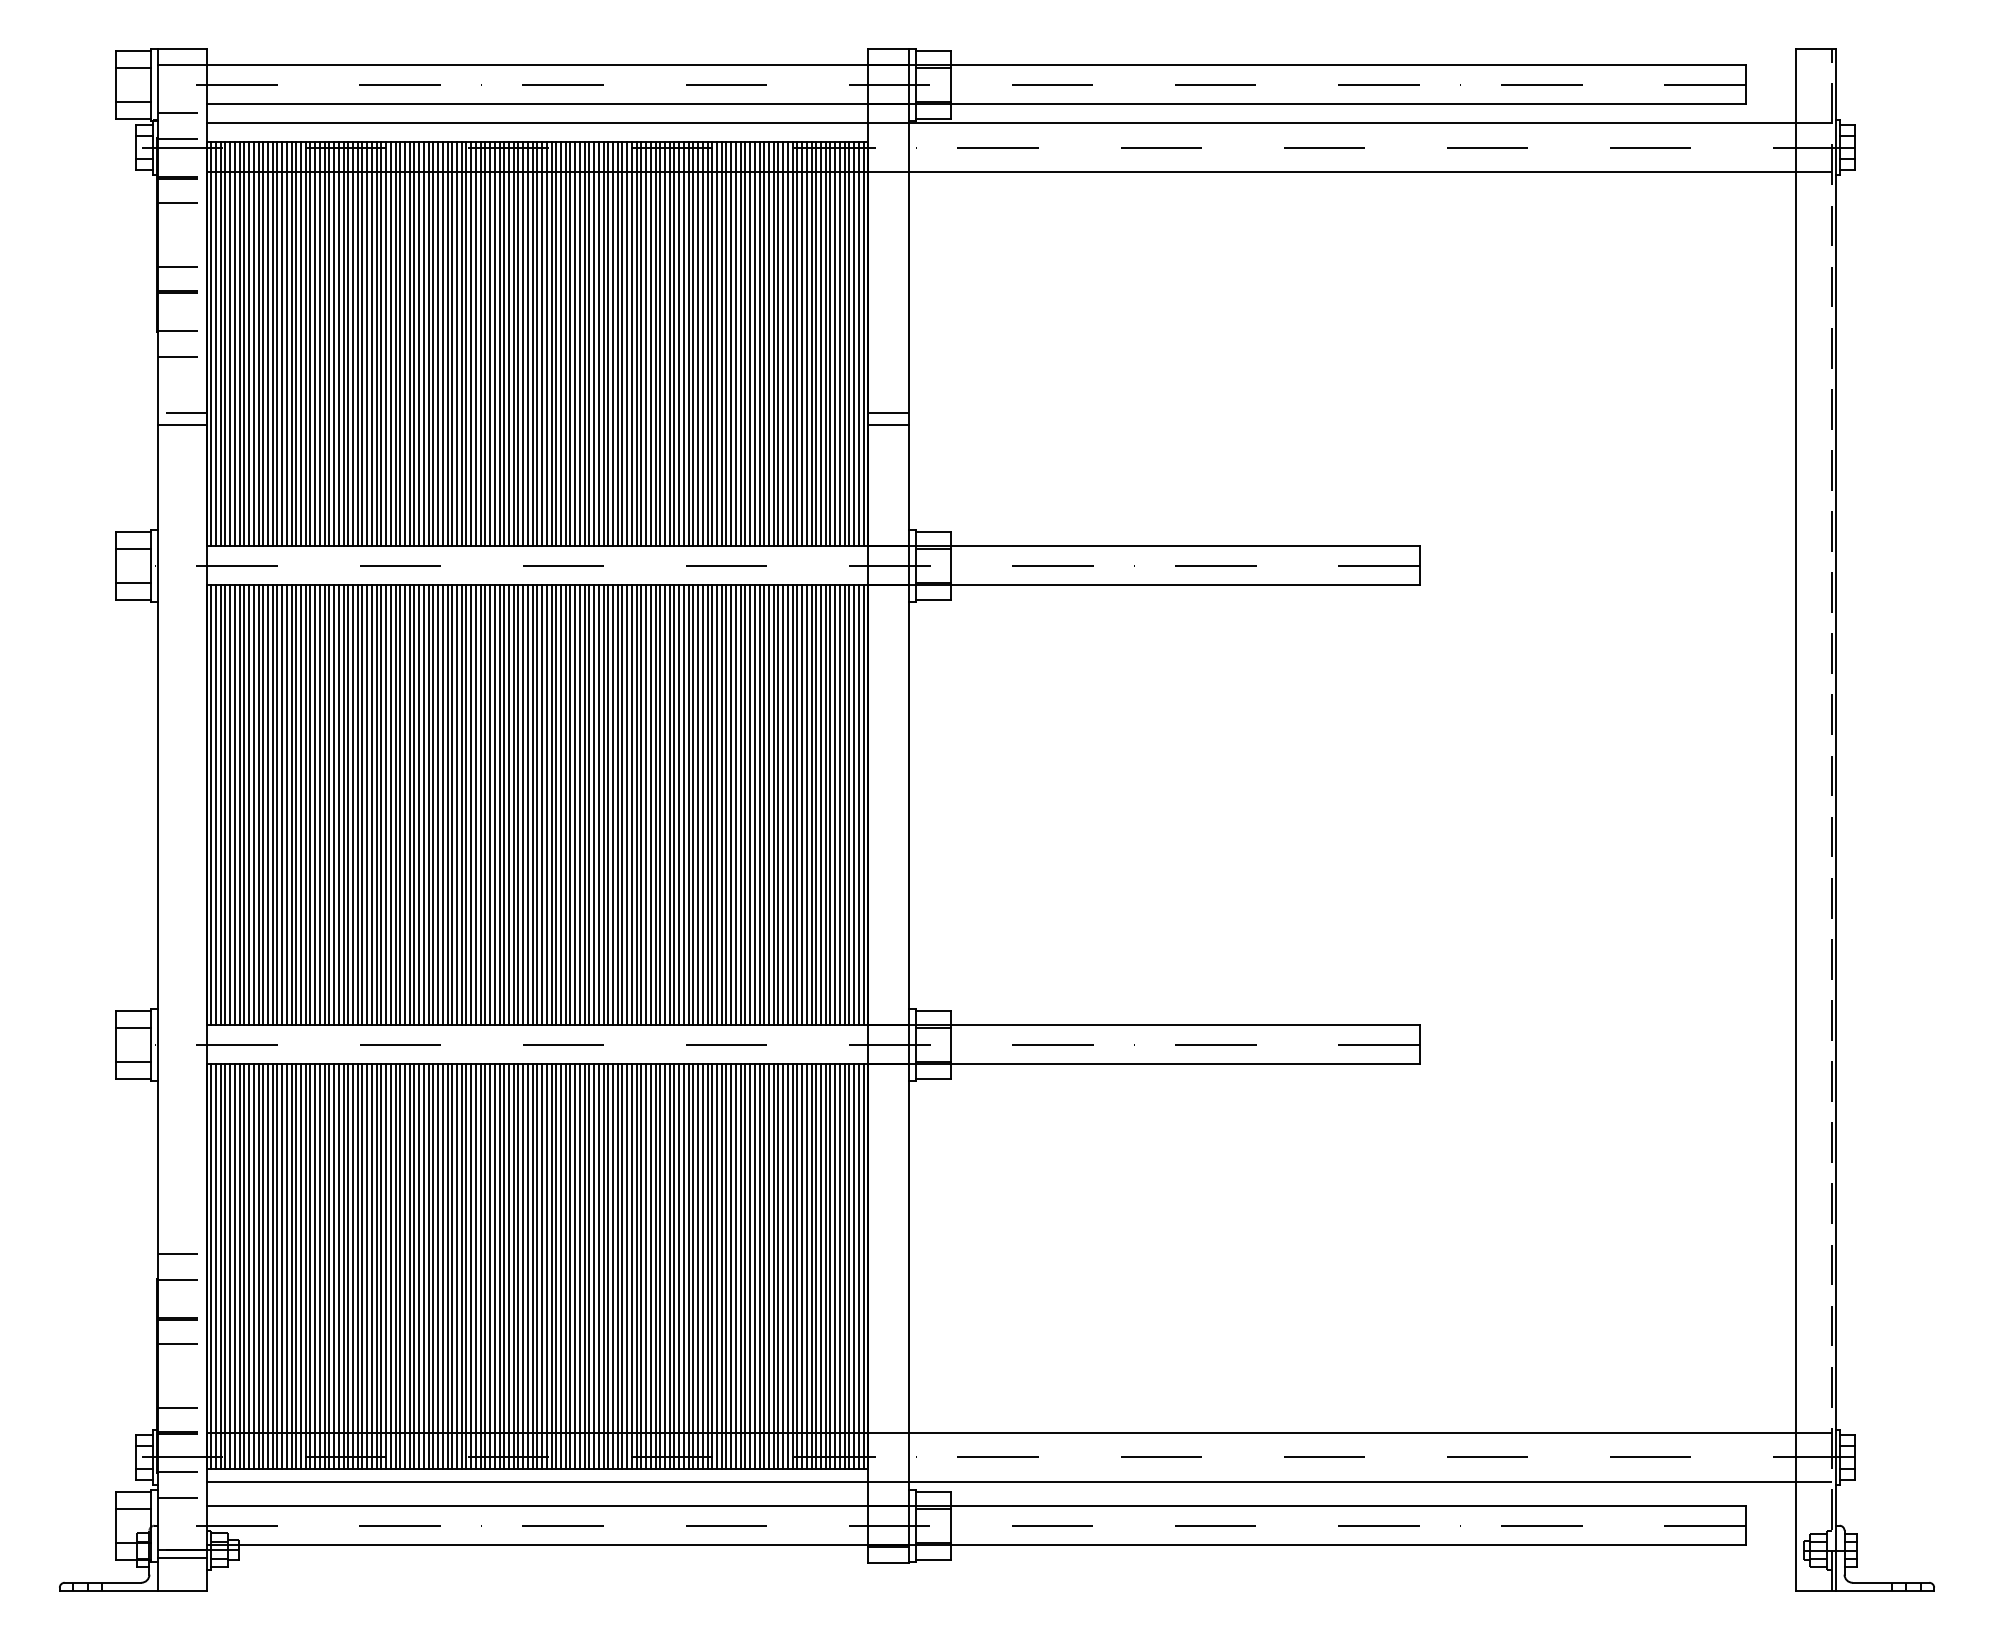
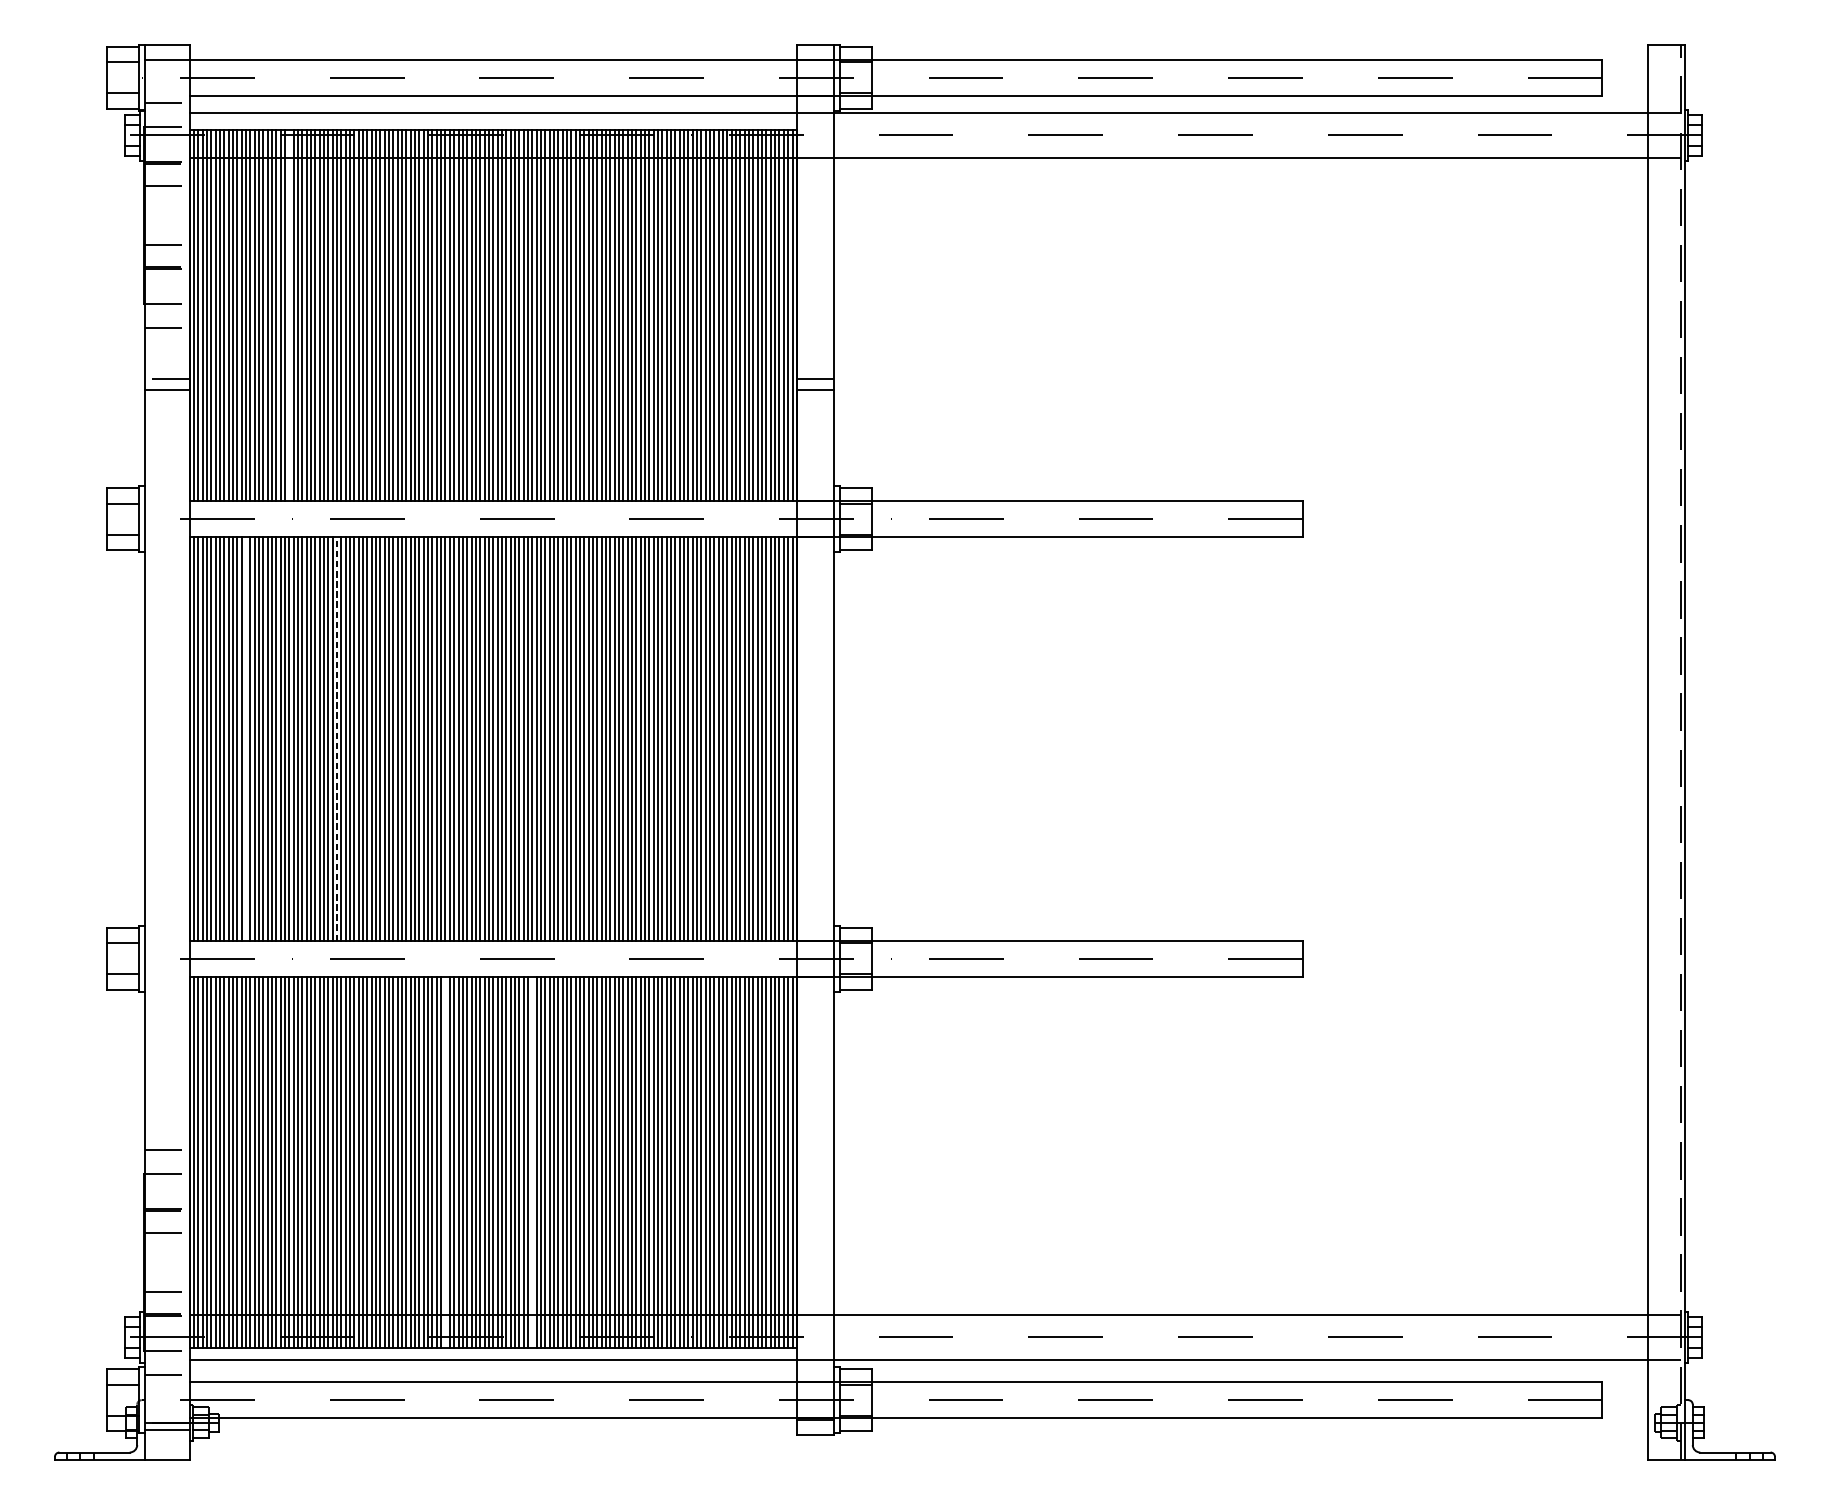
line: (315, 343) -> (289, 315), removed
line: (367, 804) -> (337, 738), solid -> dashed
line: (267, 805) -> (245, 739), removed
line: (485, 1266) -> (445, 1162), removed
line: (579, 1266) -> (531, 1162), removed

